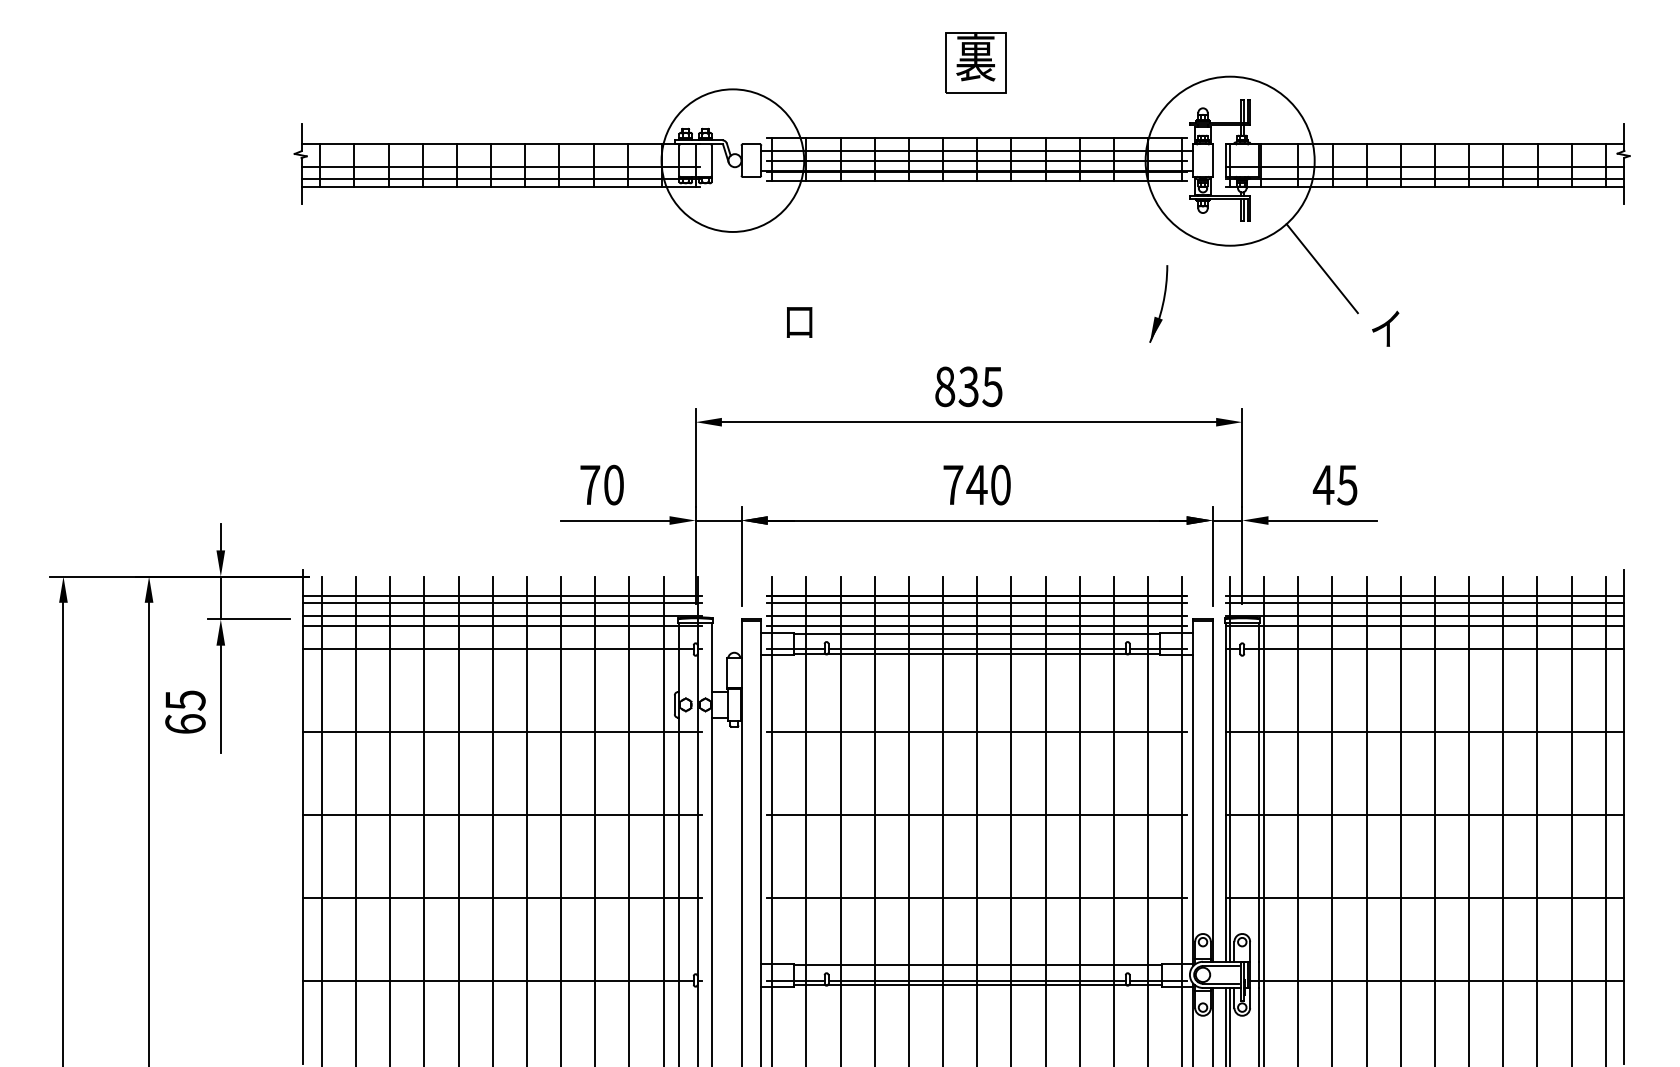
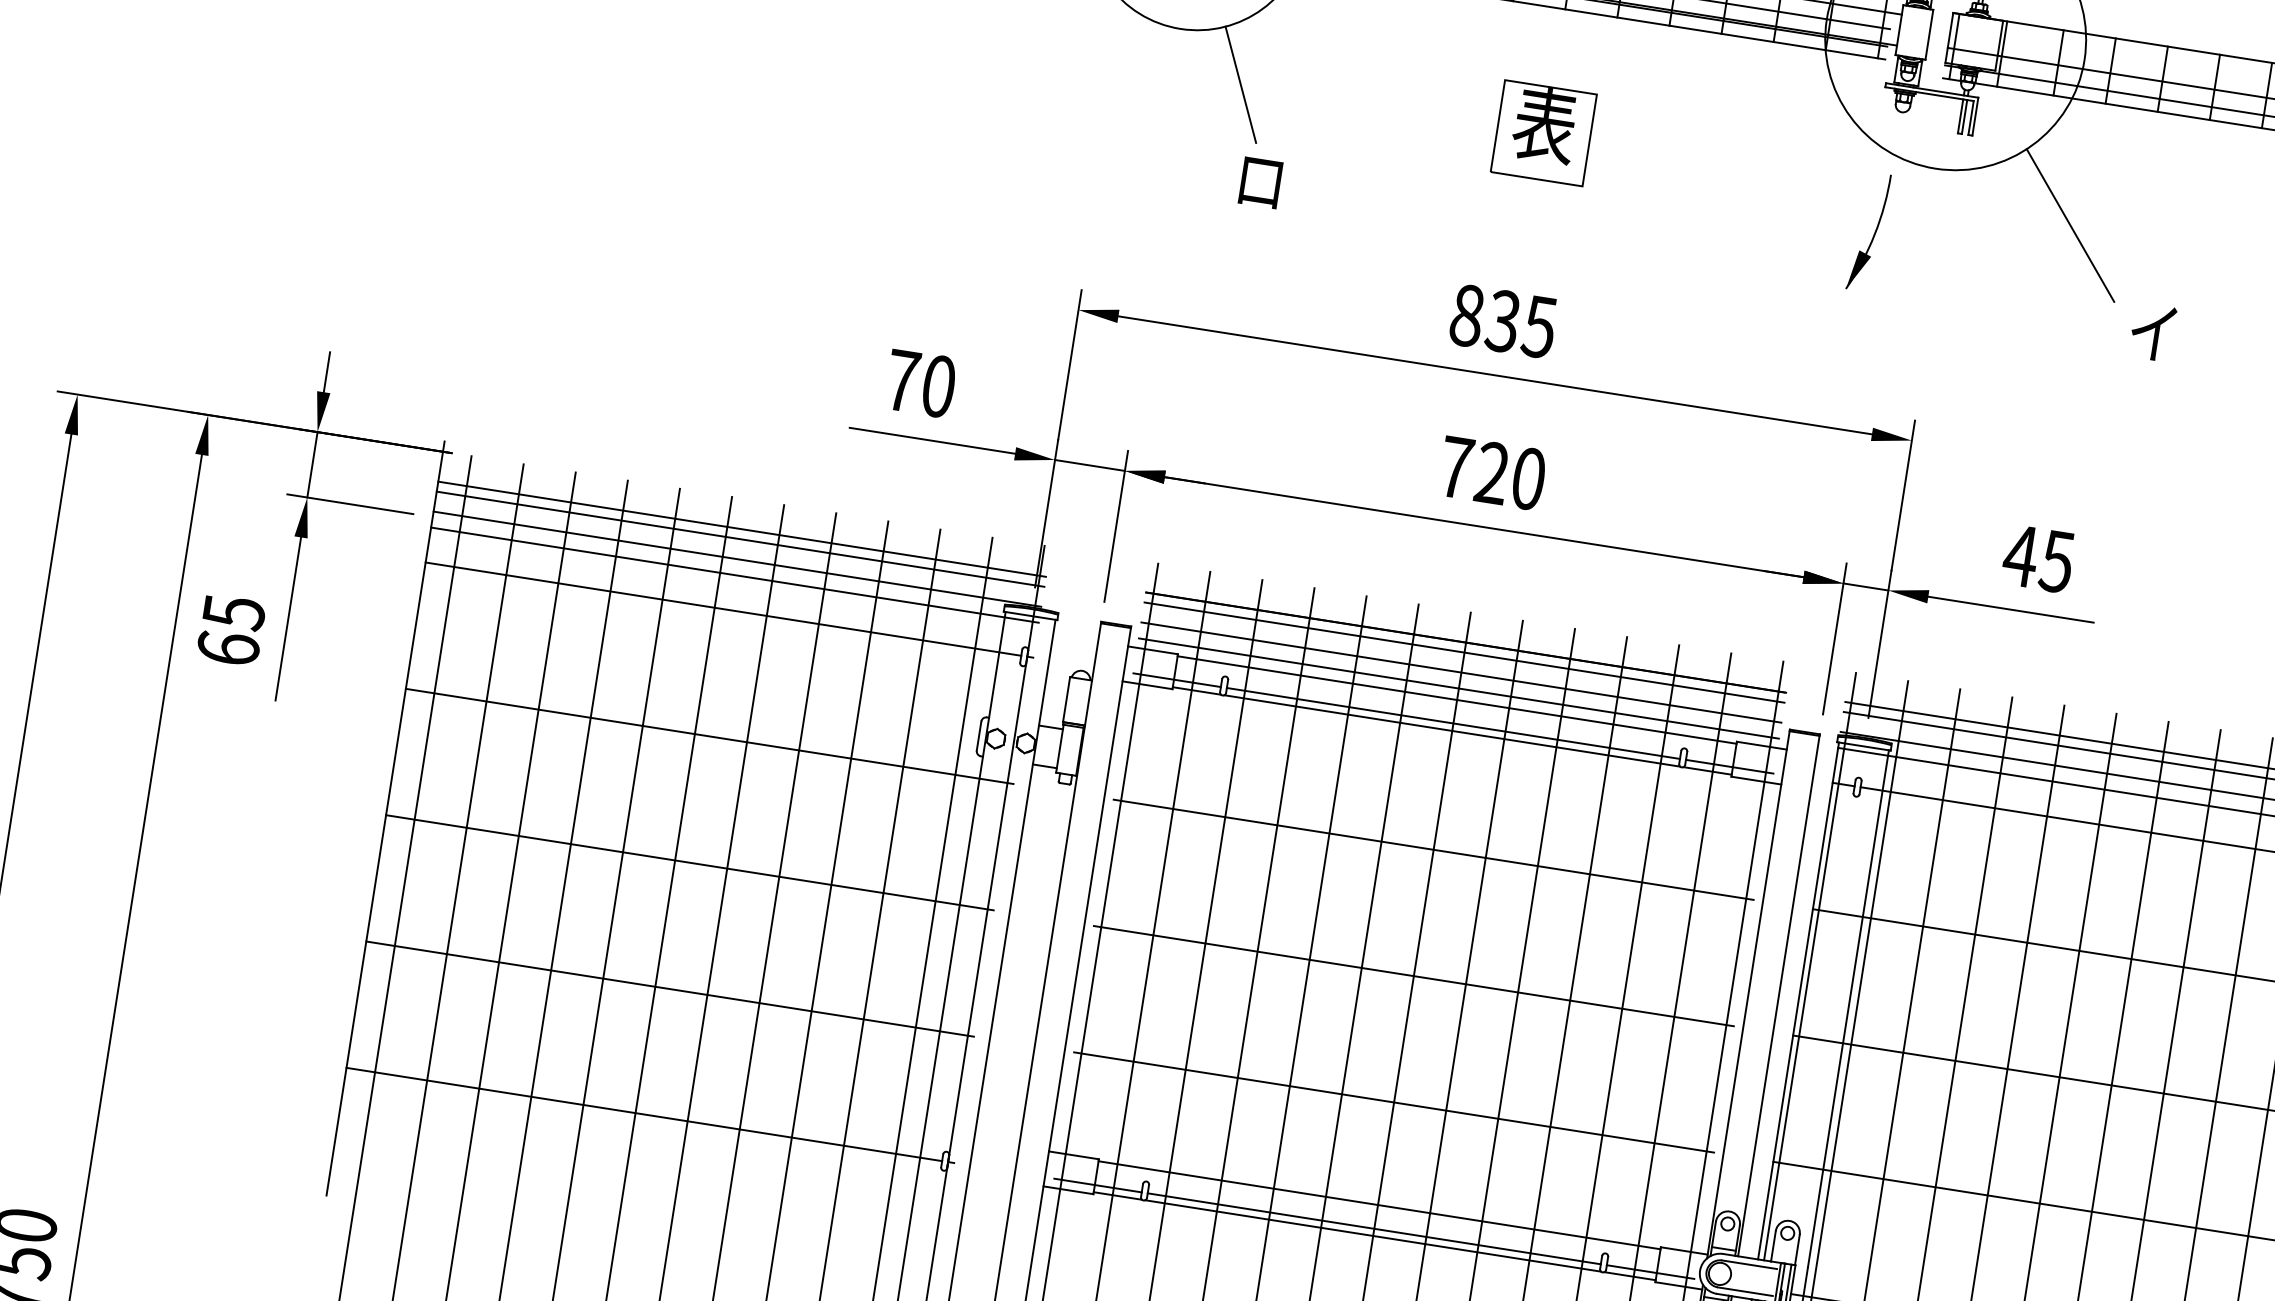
line: (776, 261) -> (1240, 84), added
part: (975, 261) -> (1543, 131), added
part: (1158, 303) -> (1868, 231), moved
text: (976, 484) -> (1491, 472), 740 -> 720

